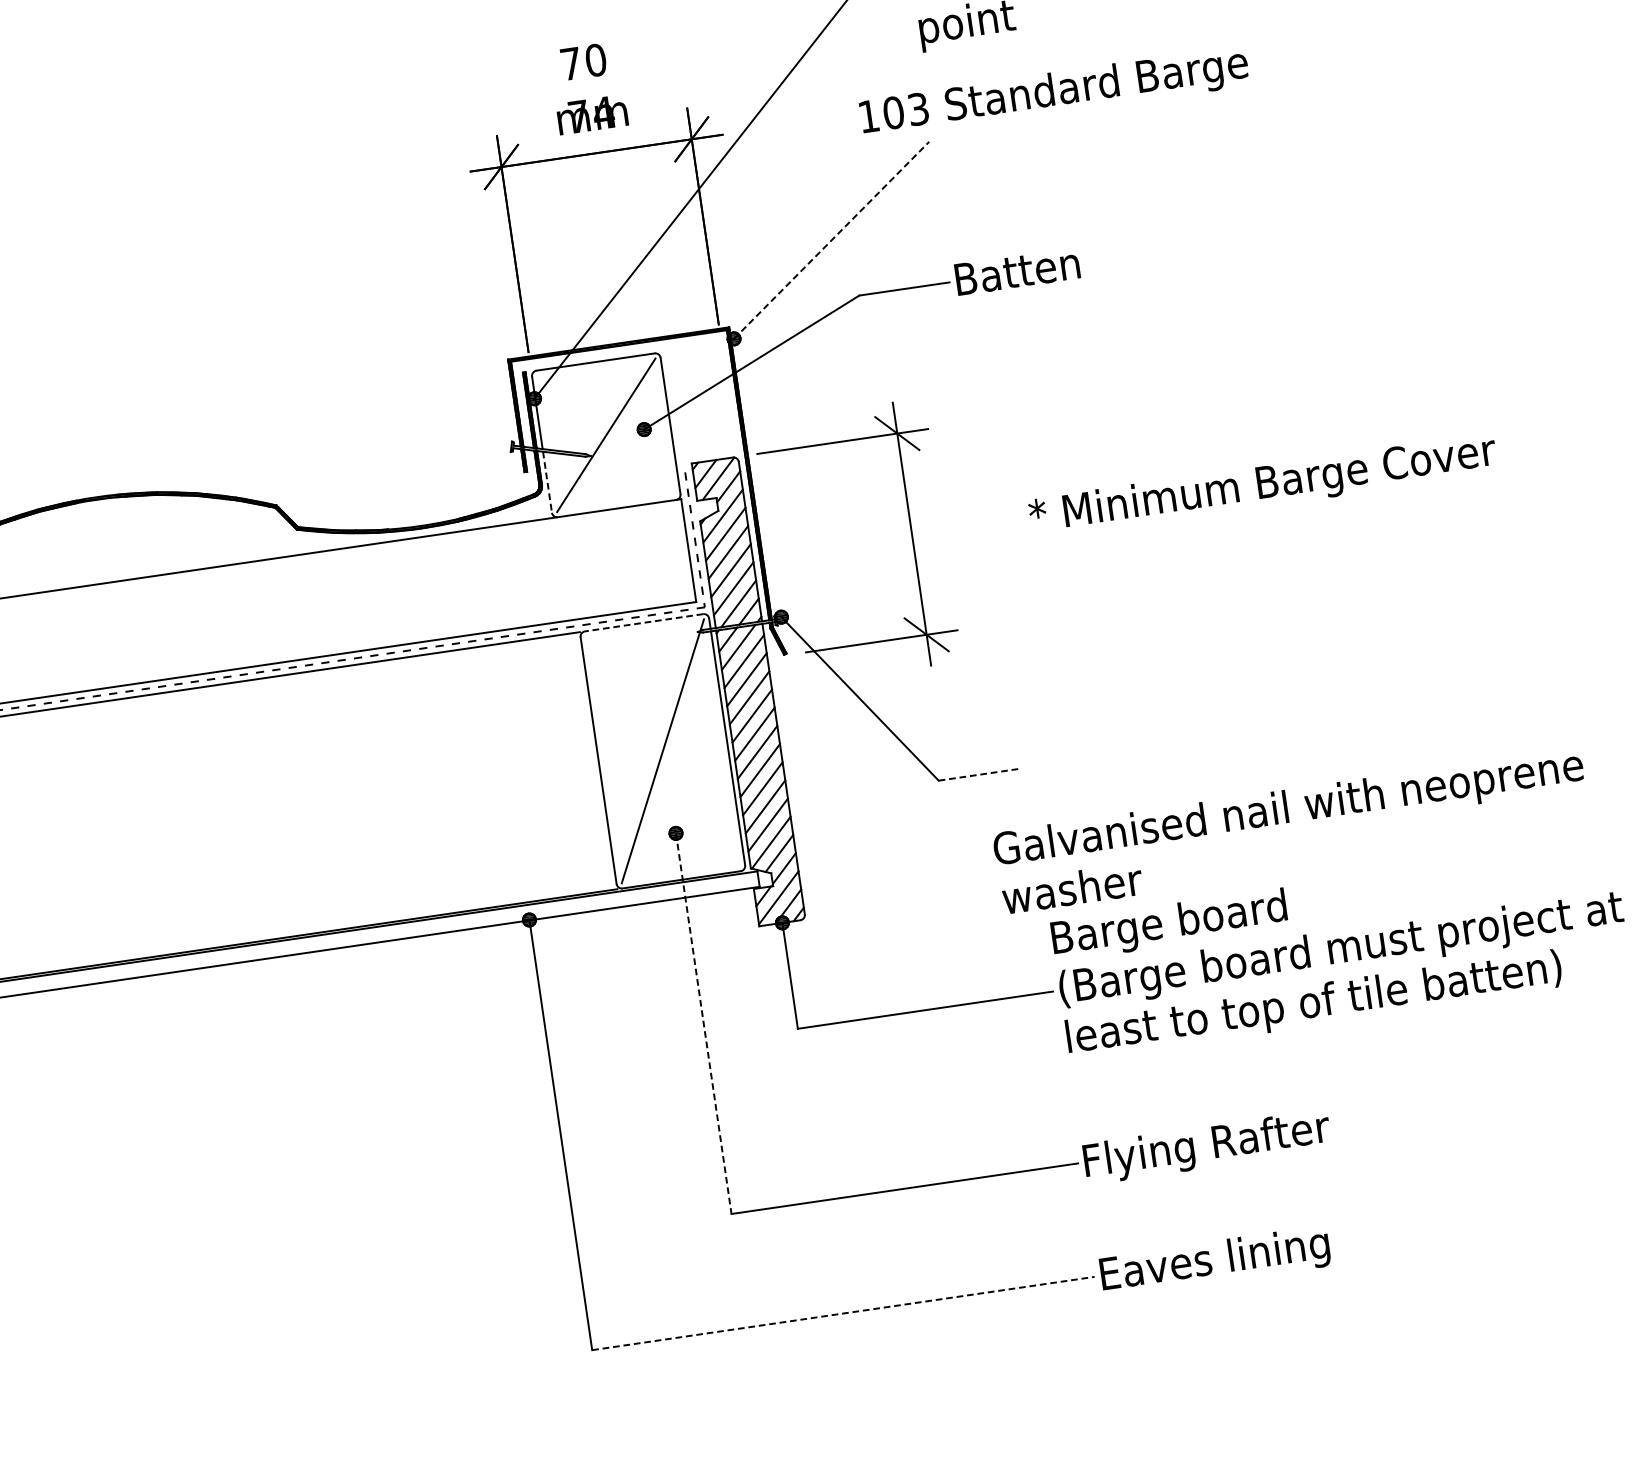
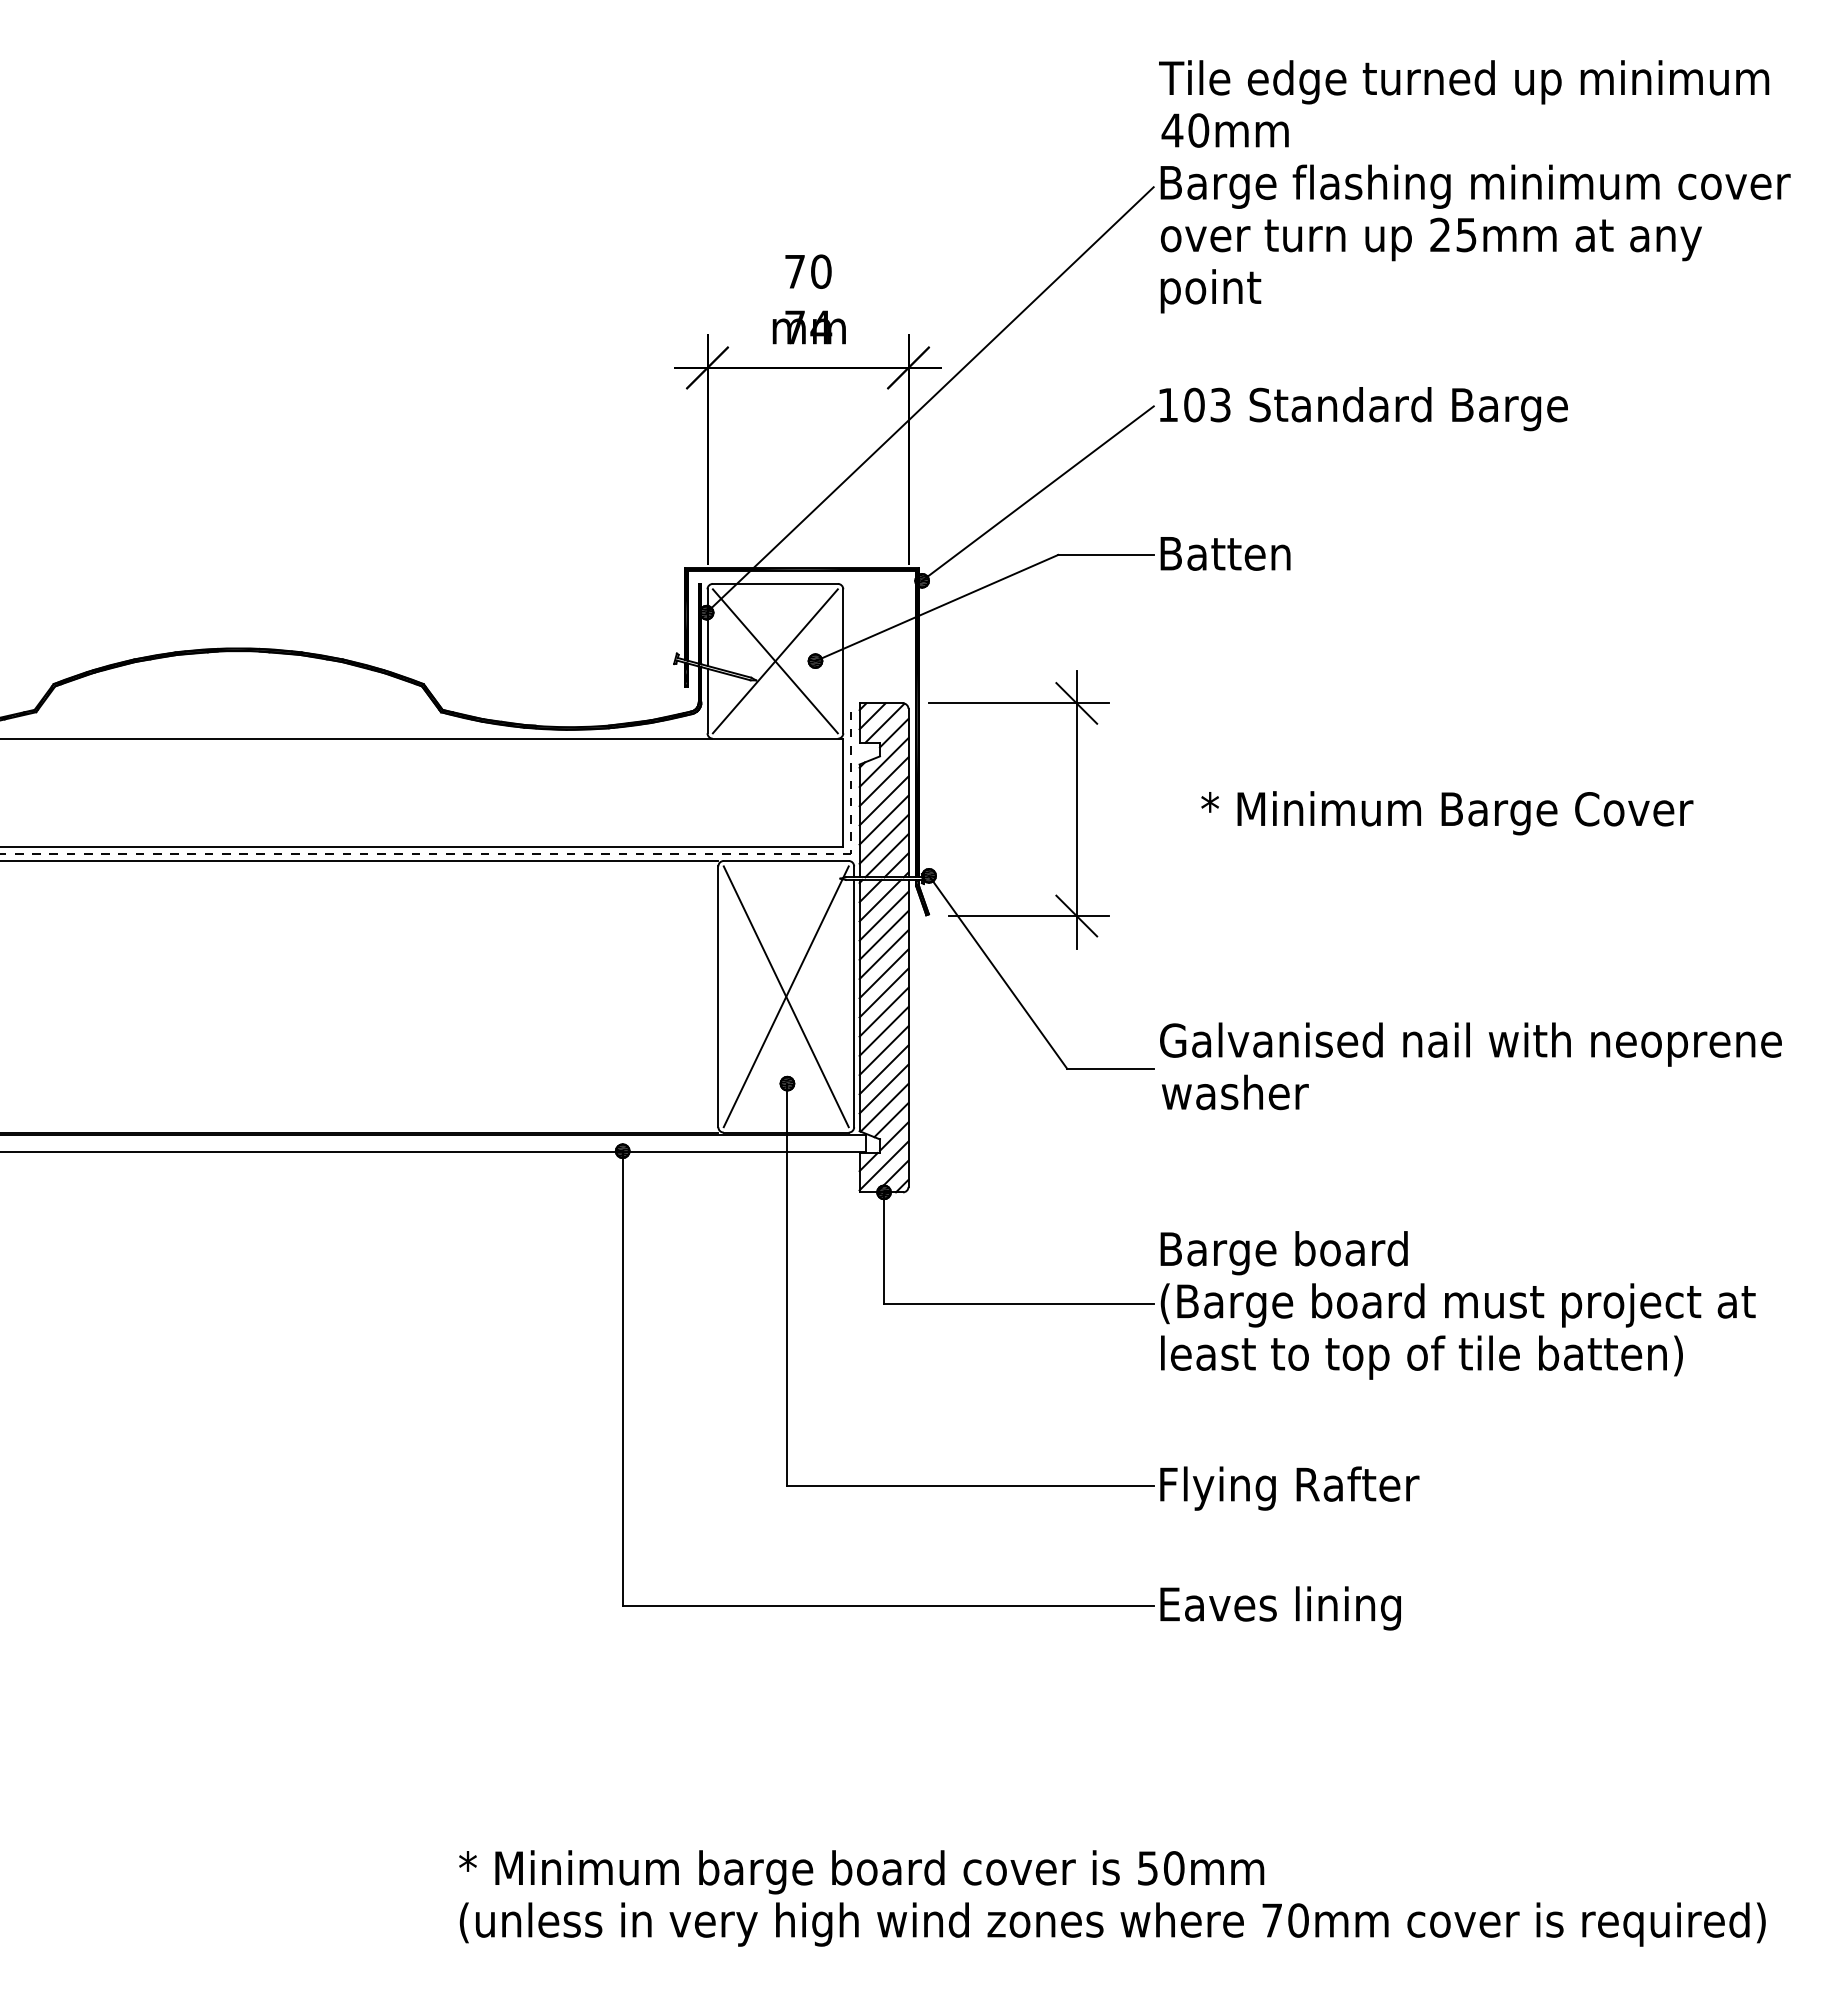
text: (1054, 93) -> (1363, 409), moved
line: (832, 240) -> (1038, 493), dashed -> solid
line: (605, 435) -> (774, 661), added
line: (547, 482) -> (707, 701), dashed -> solid
line: (643, 622) -> (785, 860), dashed -> solid
line: (662, 751) -> (785, 996), added
line: (979, 774) -> (1110, 1068), dashed -> solid
text: (1291, 831) -> (1470, 1066), moved
line: (703, 1024) -> (787, 1285), dashed -> solid
line: (843, 1313) -> (888, 1605), dashed -> solid

